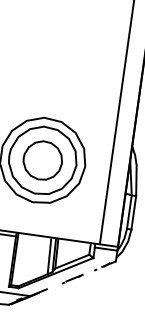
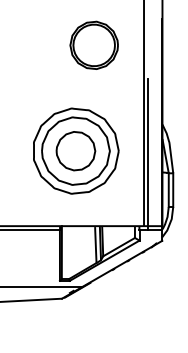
part: (75, 57) -> (93, 44), added
line: (114, 174) -> (148, 154), added
line: (73, 278) -> (122, 263), dashed -> solid

